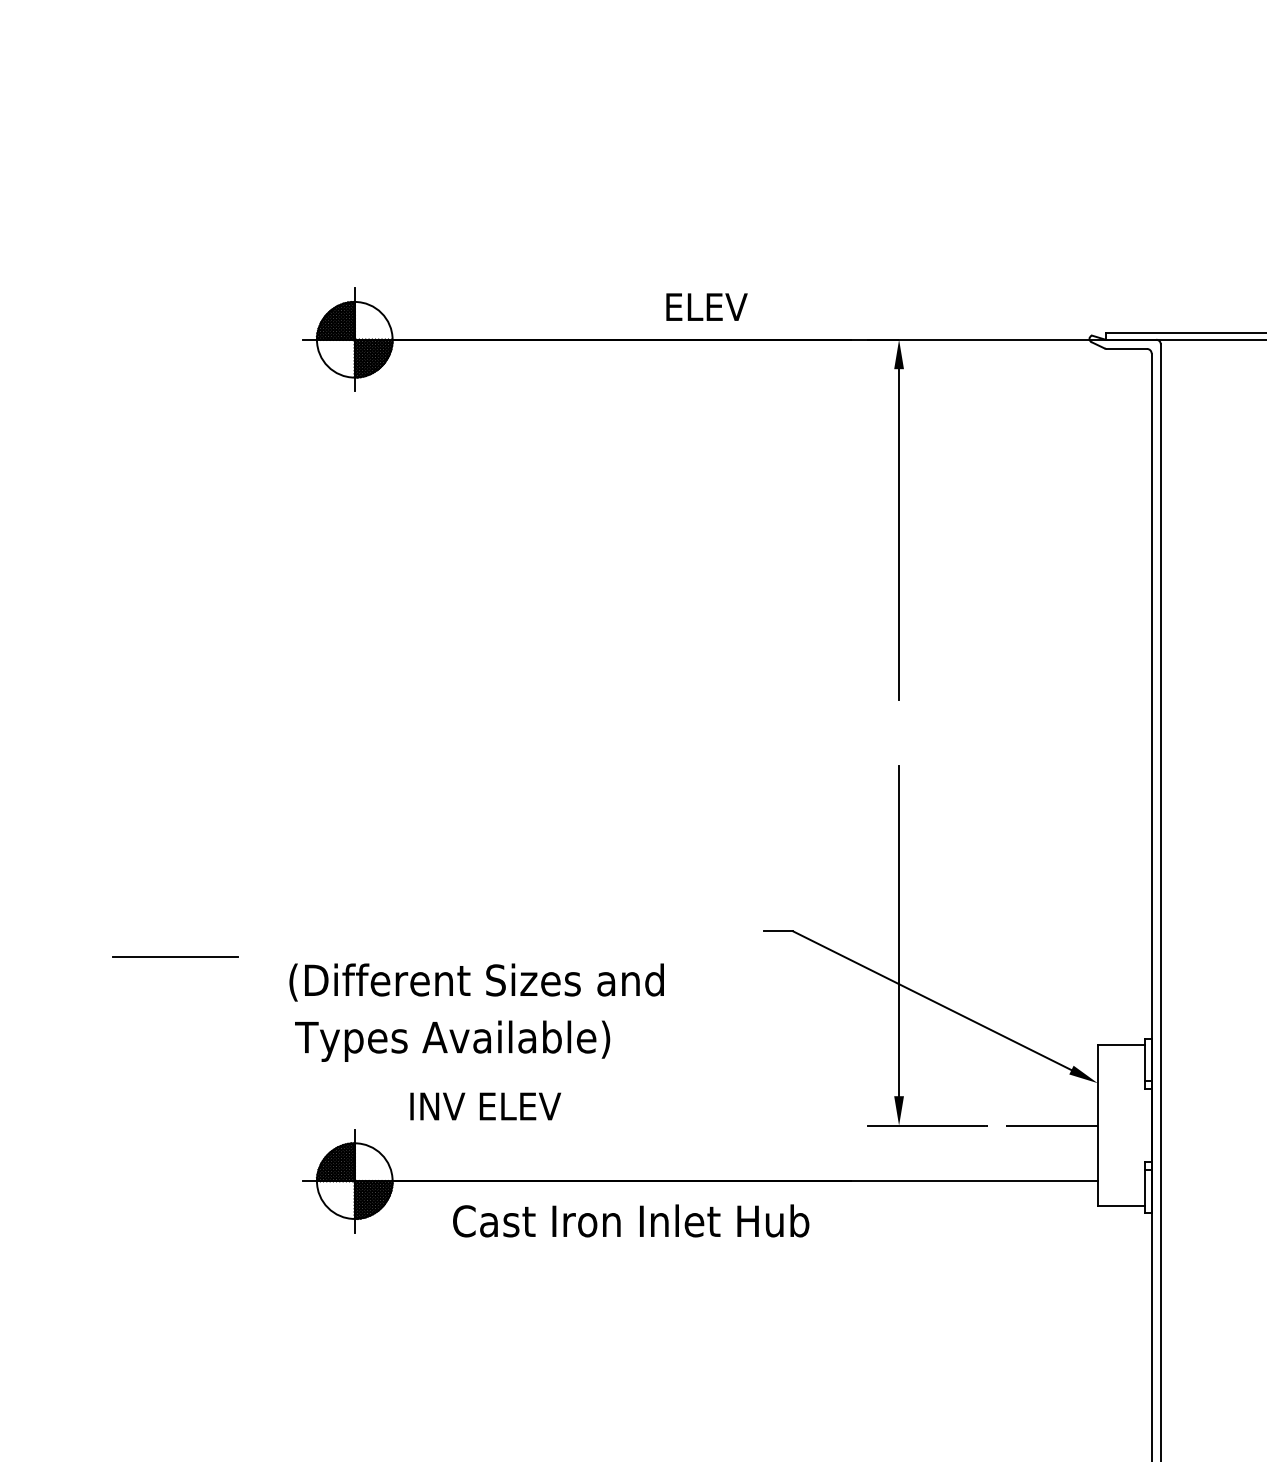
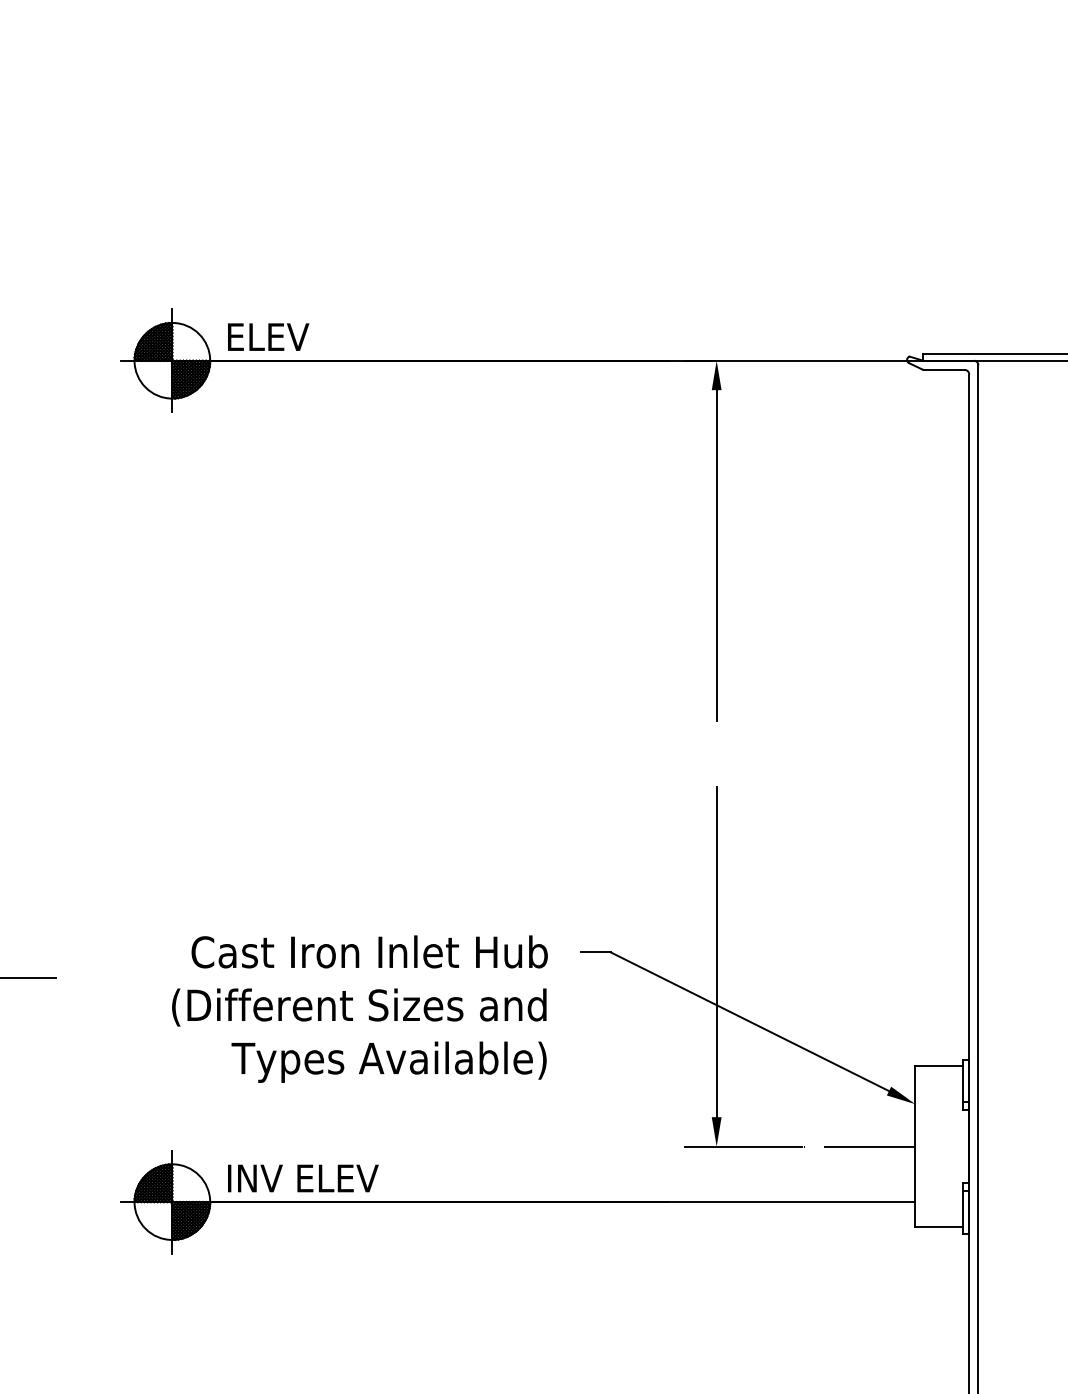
text: (706, 306) -> (268, 336), moved
text: (476, 982) -> (359, 1007), moved
text: (452, 1040) -> (389, 1061), moved
text: (485, 1106) -> (303, 1178), moved
text: (631, 1220) -> (370, 951), moved

